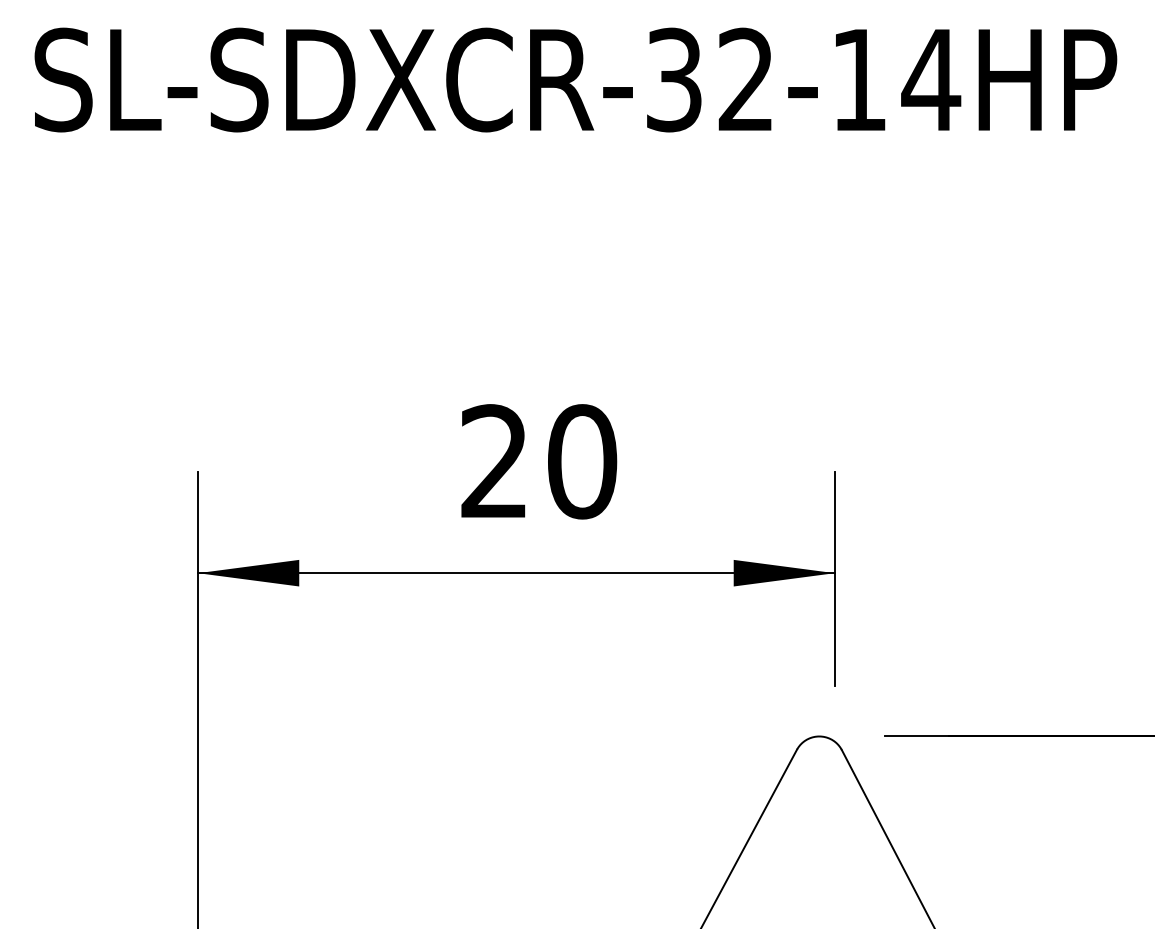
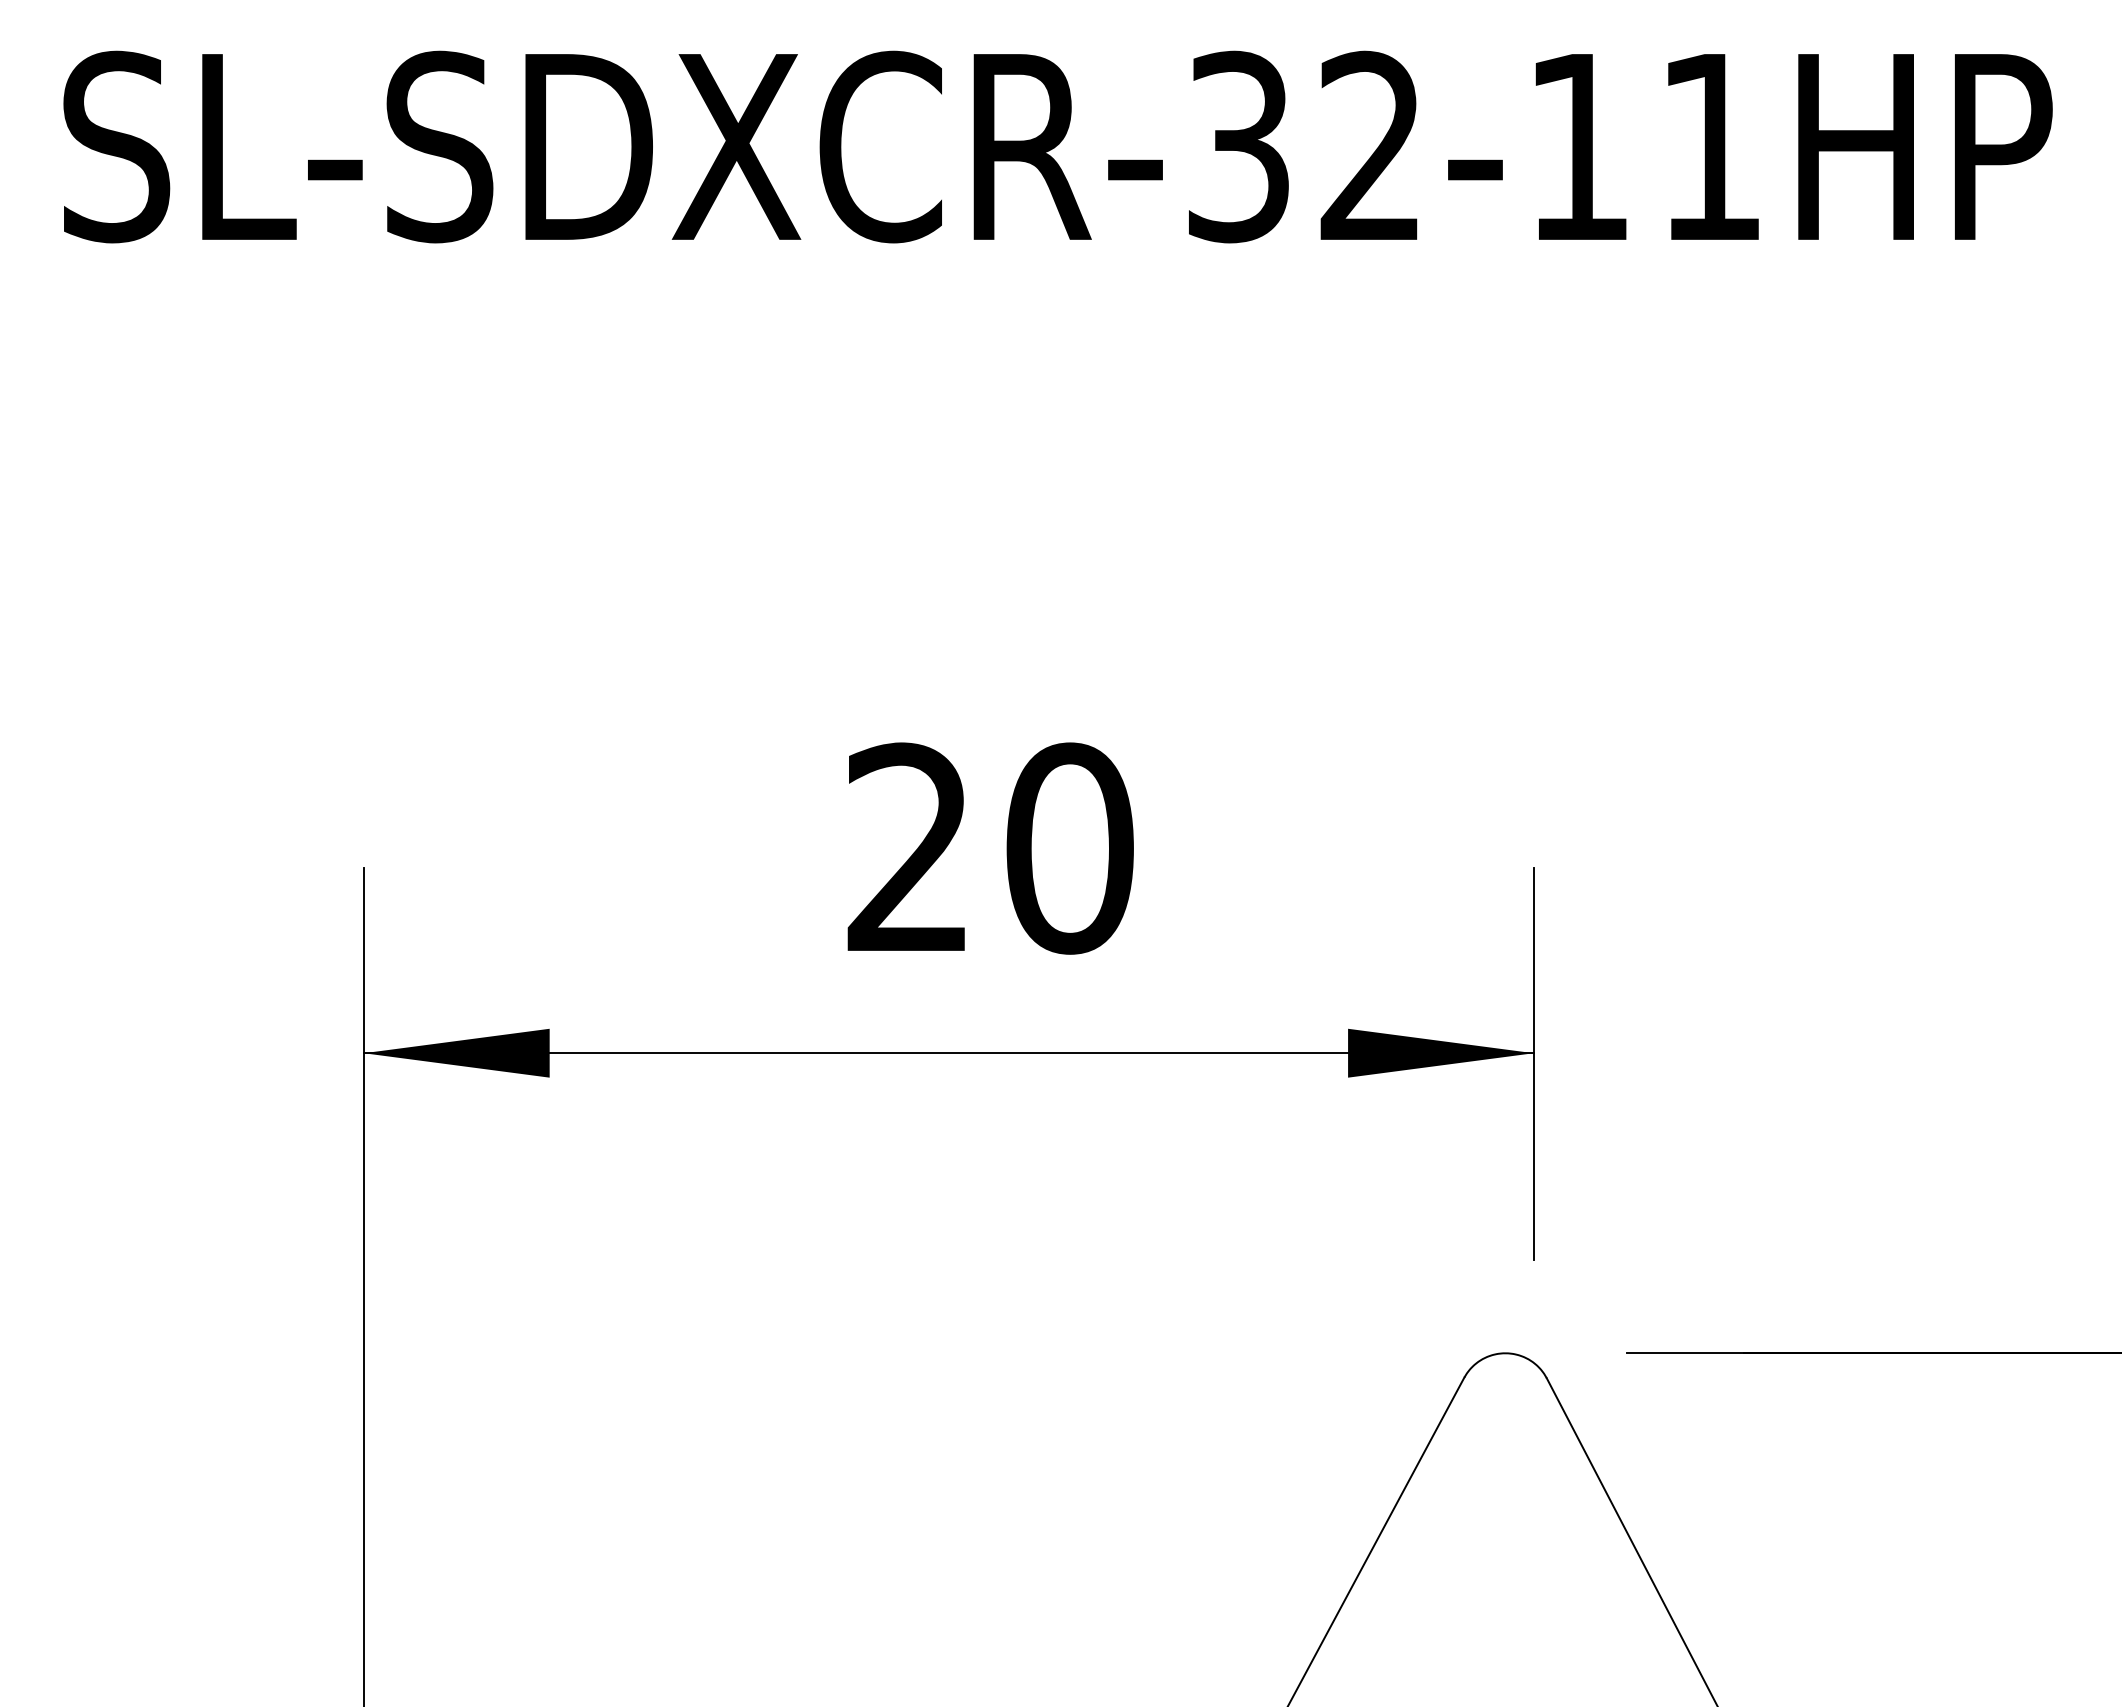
text: (931, 79) -> (1711, 146), SL-SDXCR-32-14HP -> SL-SDXCR-32-11HP

